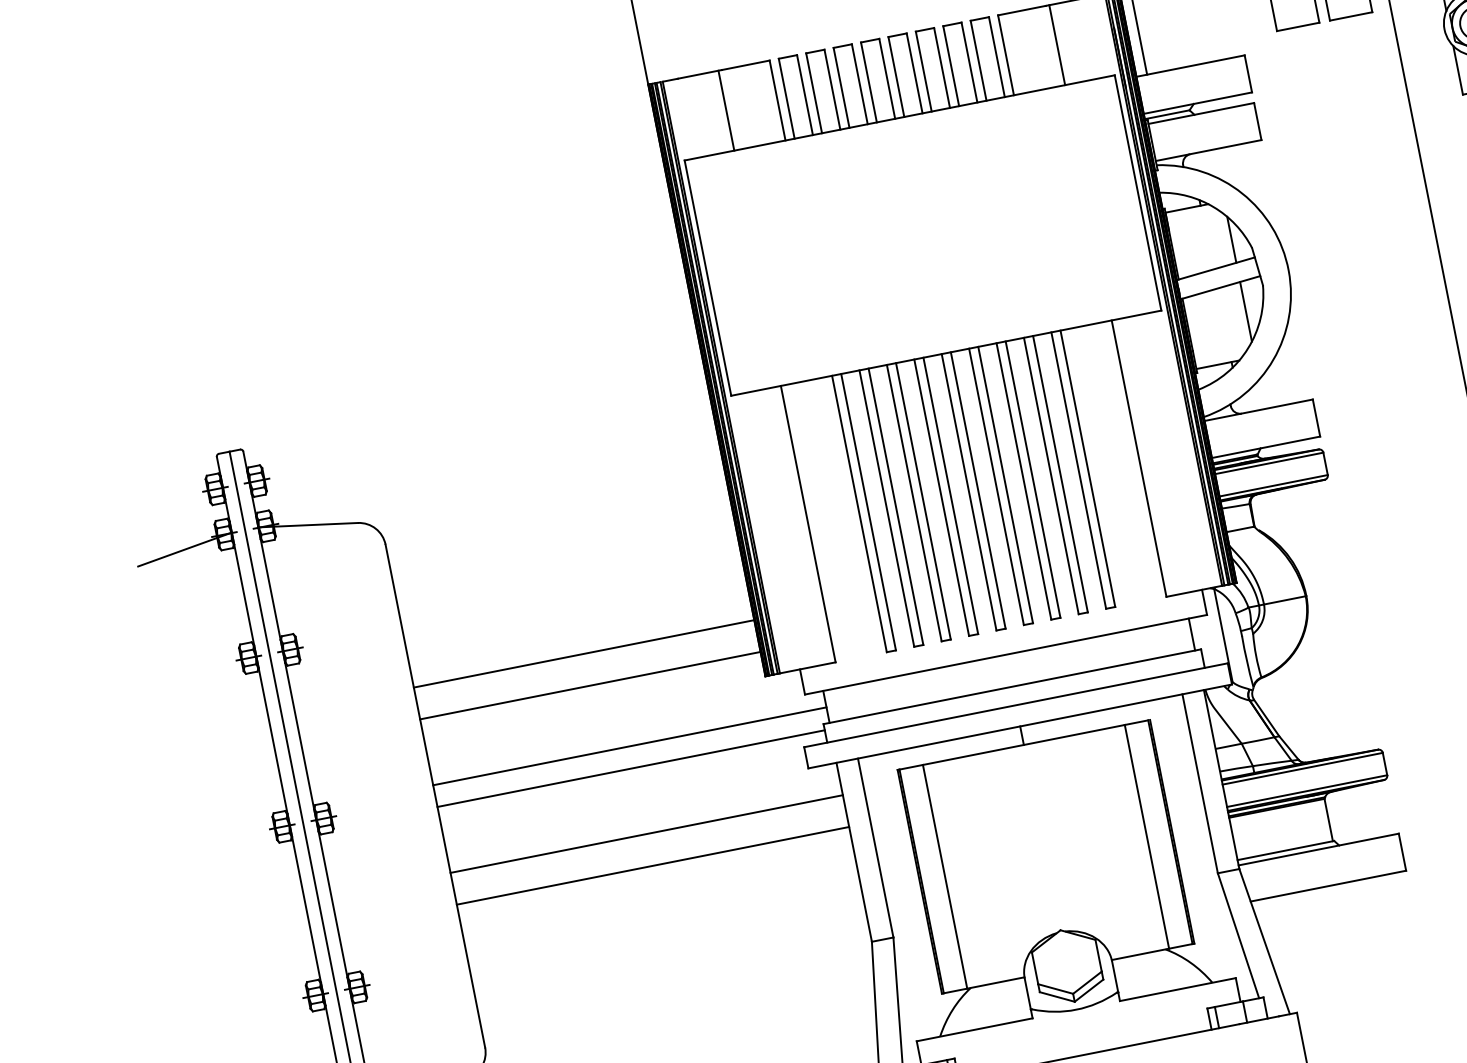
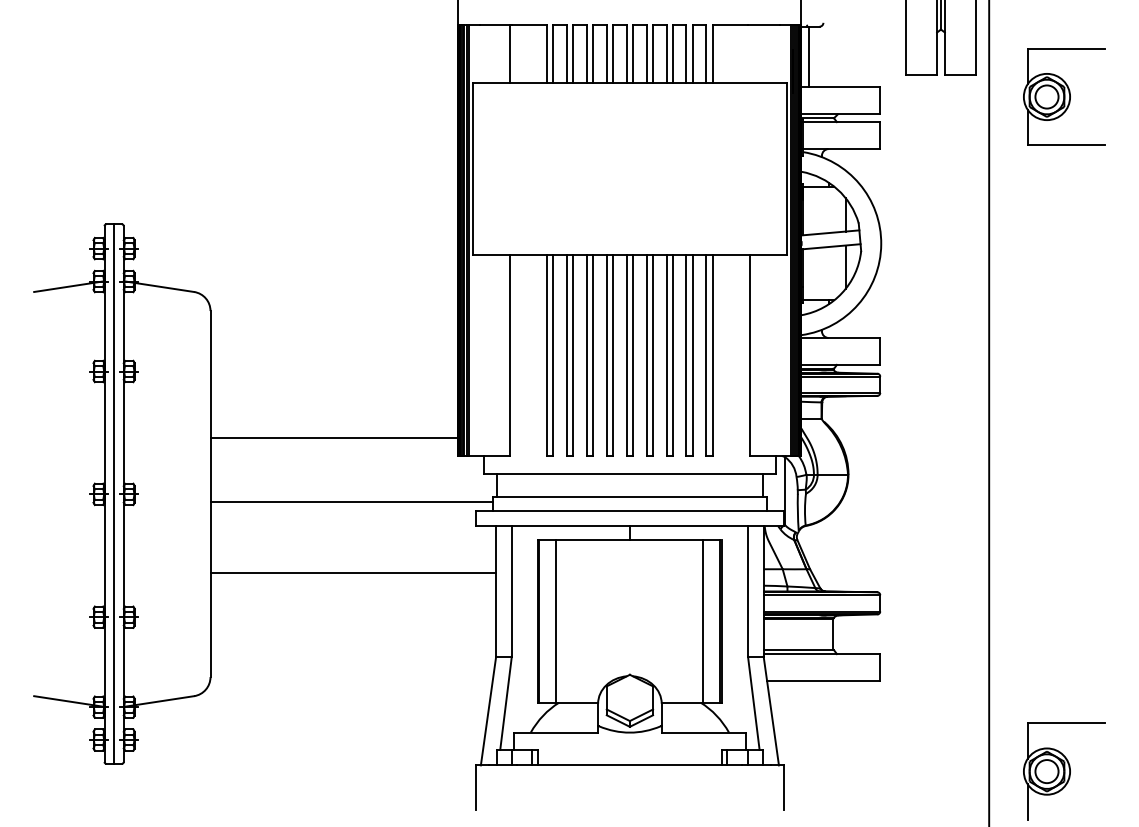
line: (1057, 45) -> (750, 54), removed
line: (584, 654) -> (334, 415), removed
line: (629, 746) -> (353, 486), removed
line: (646, 833) -> (353, 549), removed

